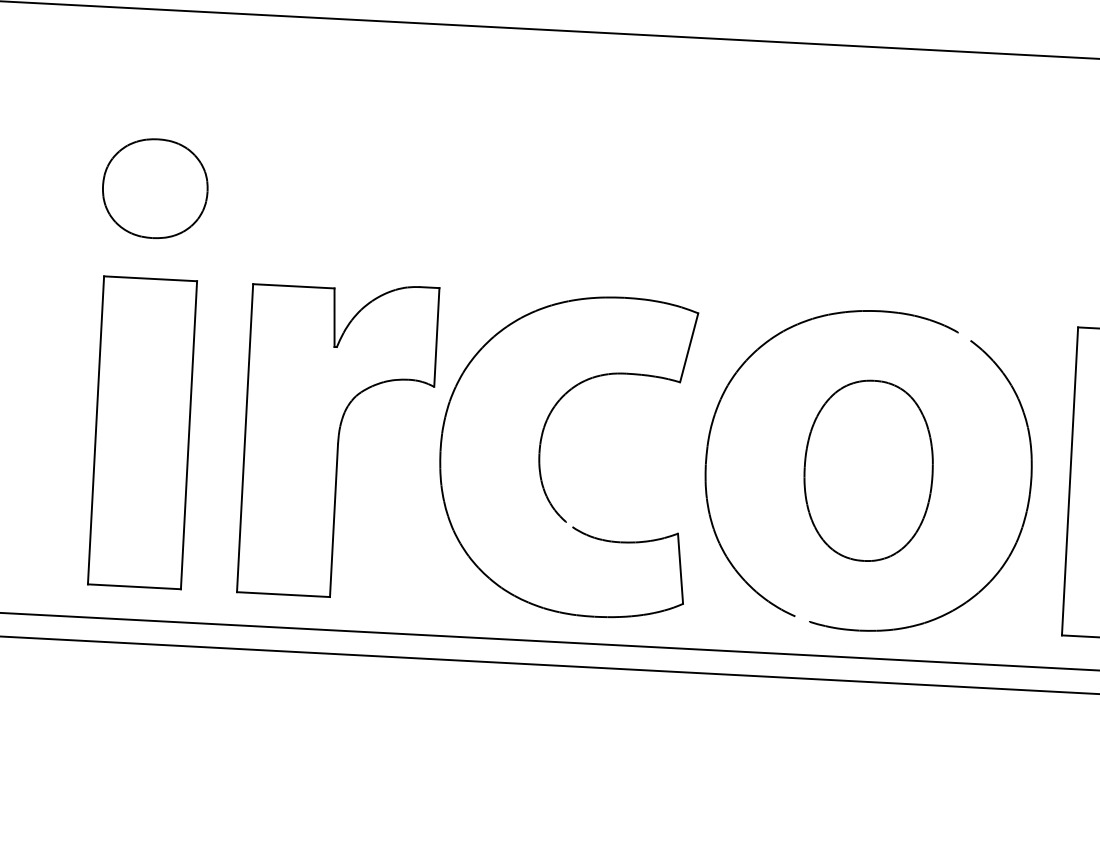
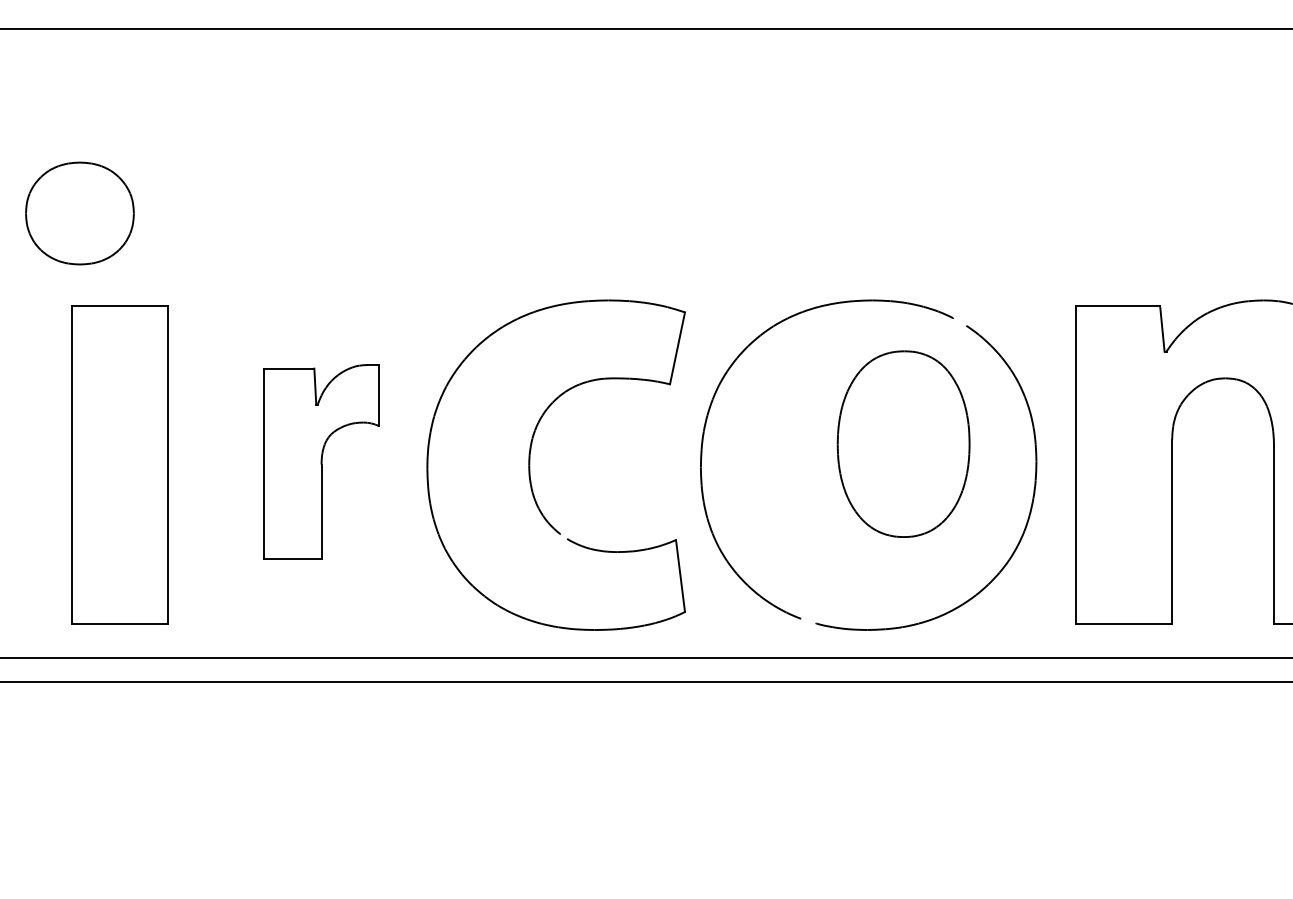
part: (154, 188) -> (79, 213), moved
part: (338, 439) -> (321, 461), size x0.6
part: (868, 470) -> (903, 443), moved

